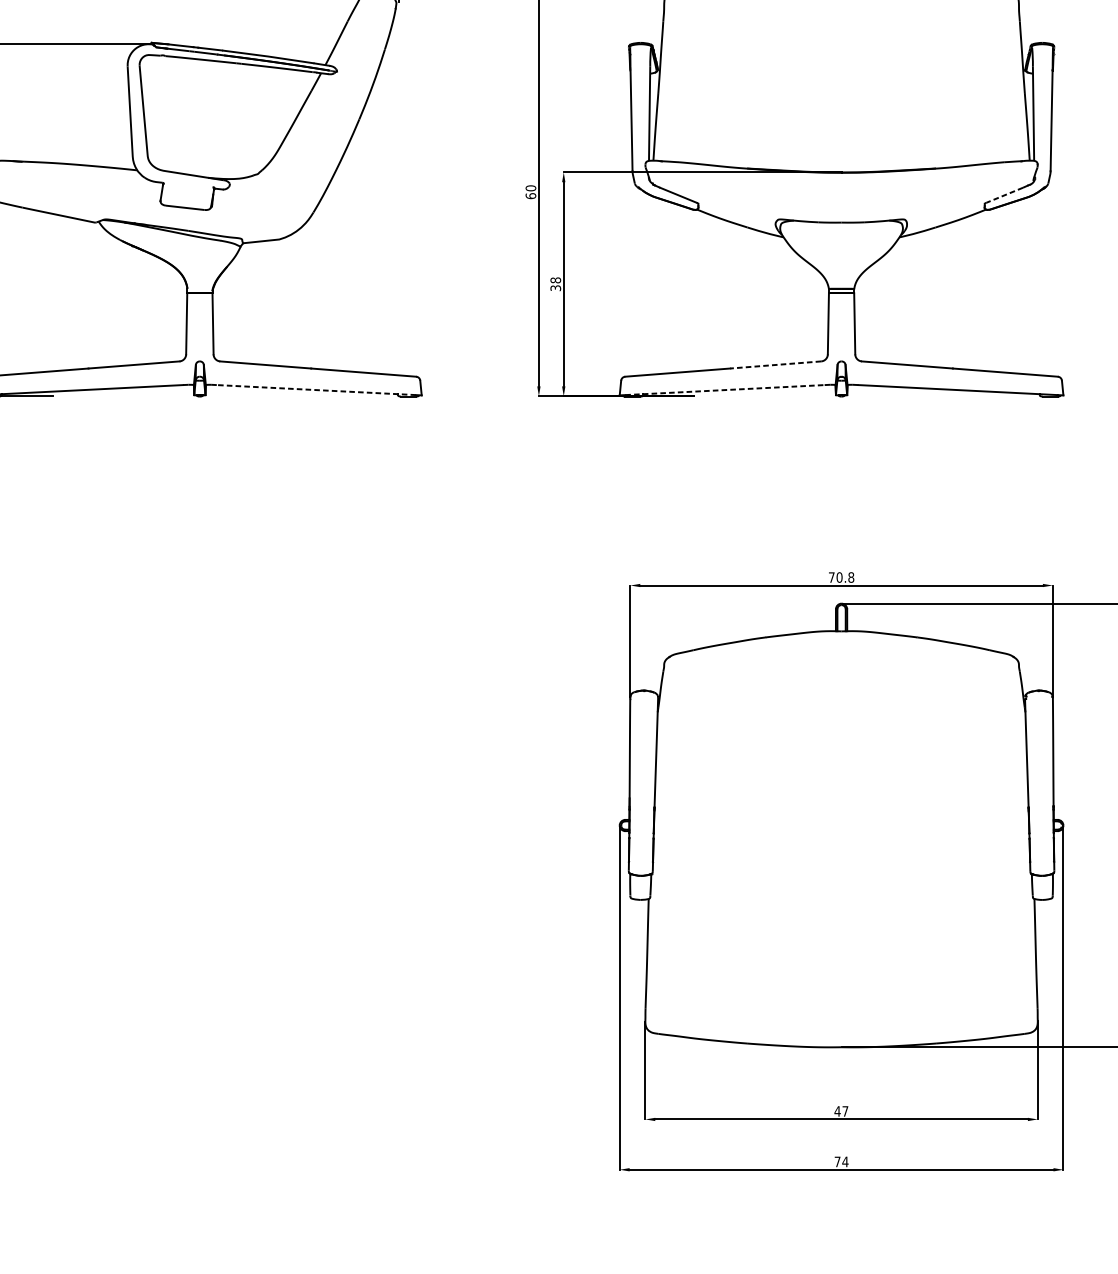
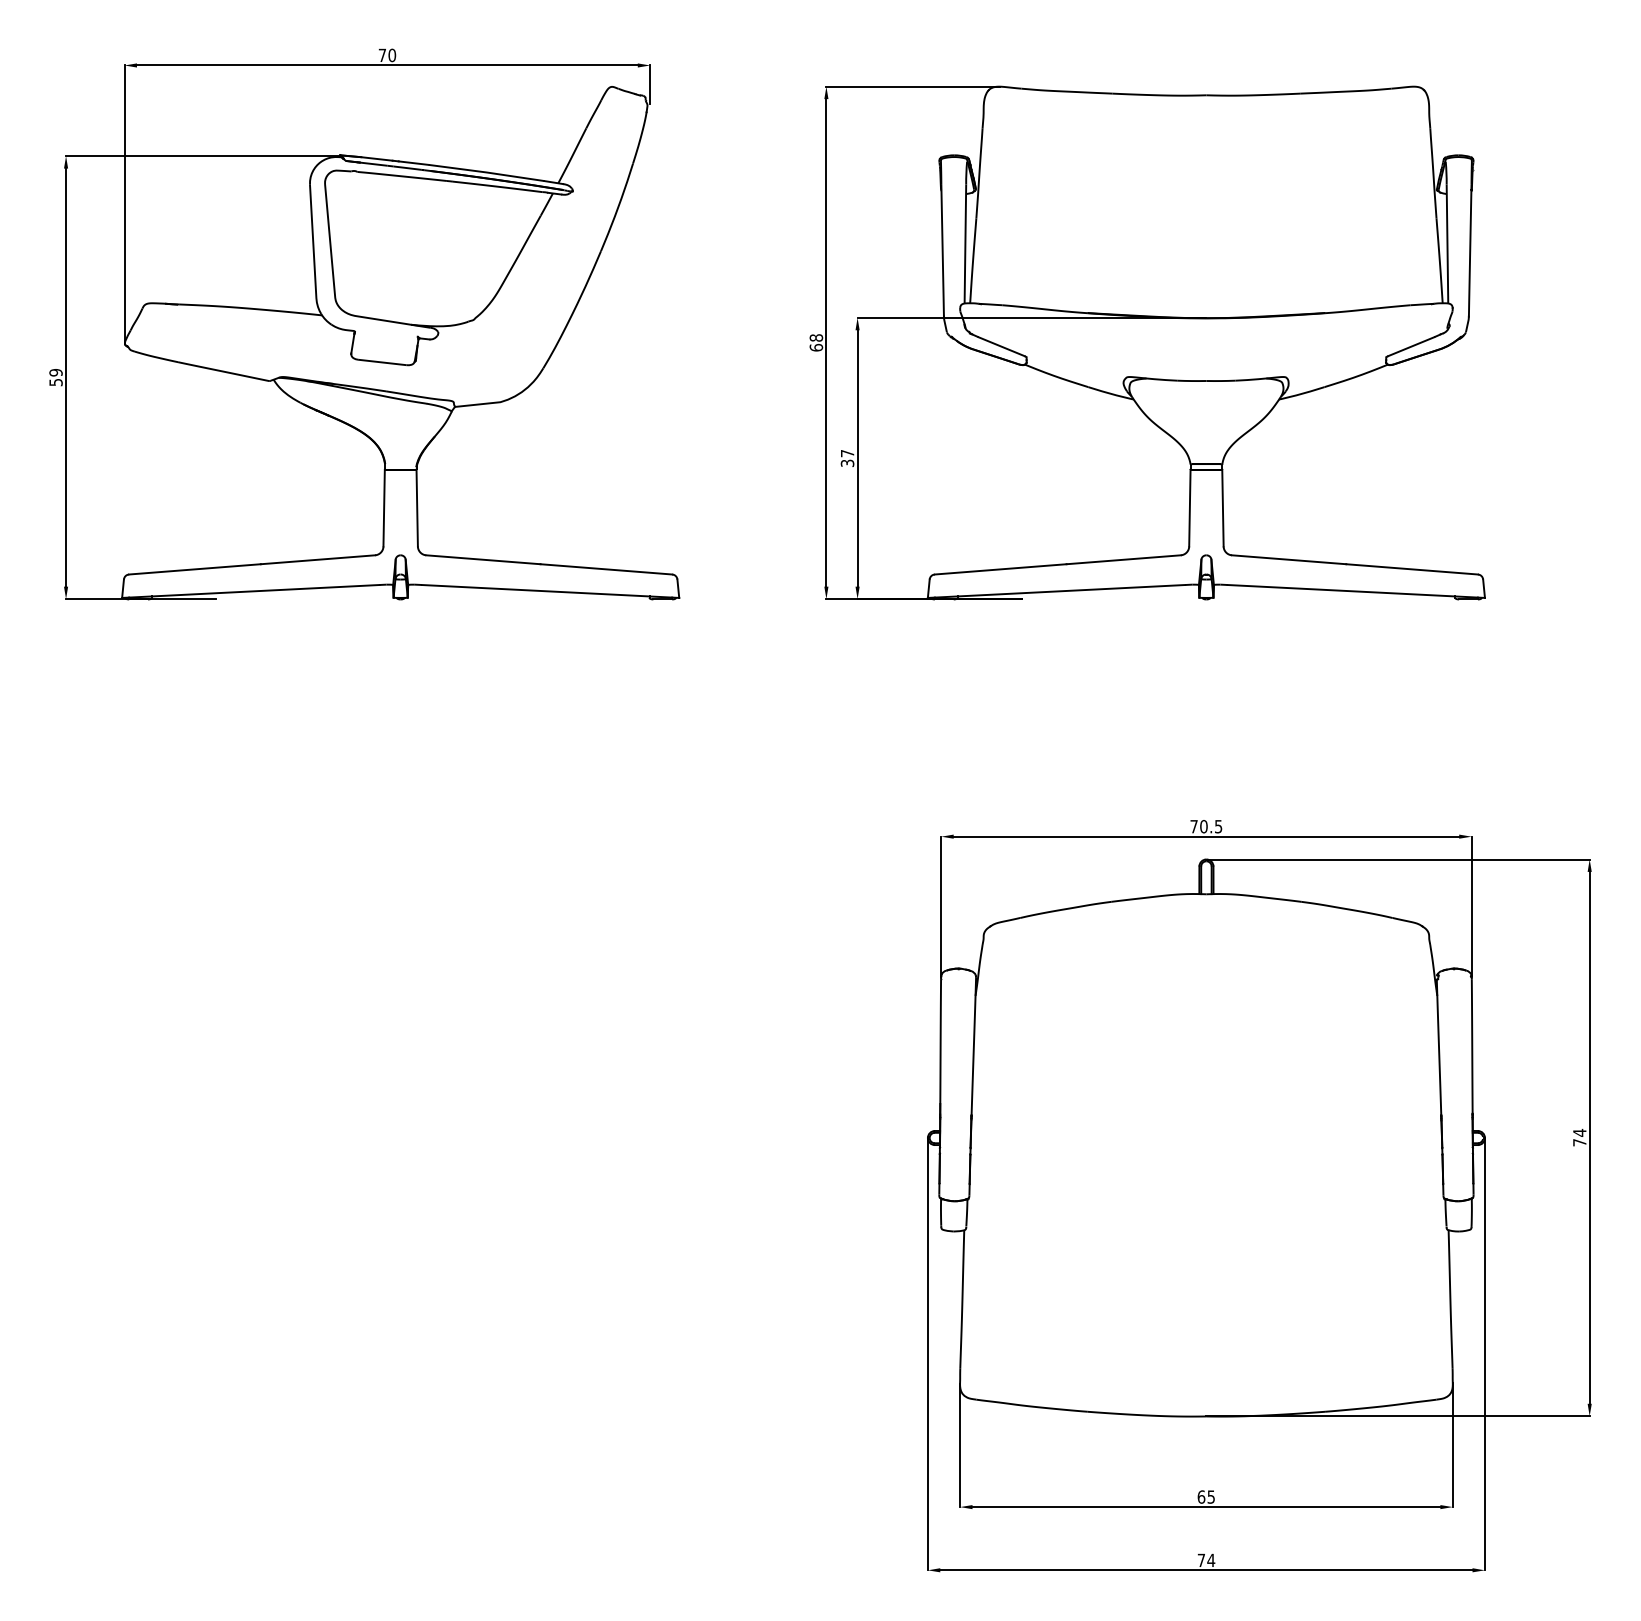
text: (531, 187) -> (816, 337), 60 -> 68
line: (1004, 195) -> (1411, 346), dashed -> solid
text: (555, 280) -> (847, 453), 38 -> 37
line: (775, 364) -> (1123, 559), dashed -> solid
line: (316, 390) -> (546, 591), dashed -> solid
line: (725, 390) -> (1060, 591), dashed -> solid
text: (851, 577) -> (1218, 826), 70.8 -> 70.5
text: (840, 1110) -> (1205, 1496), 47 -> 65

